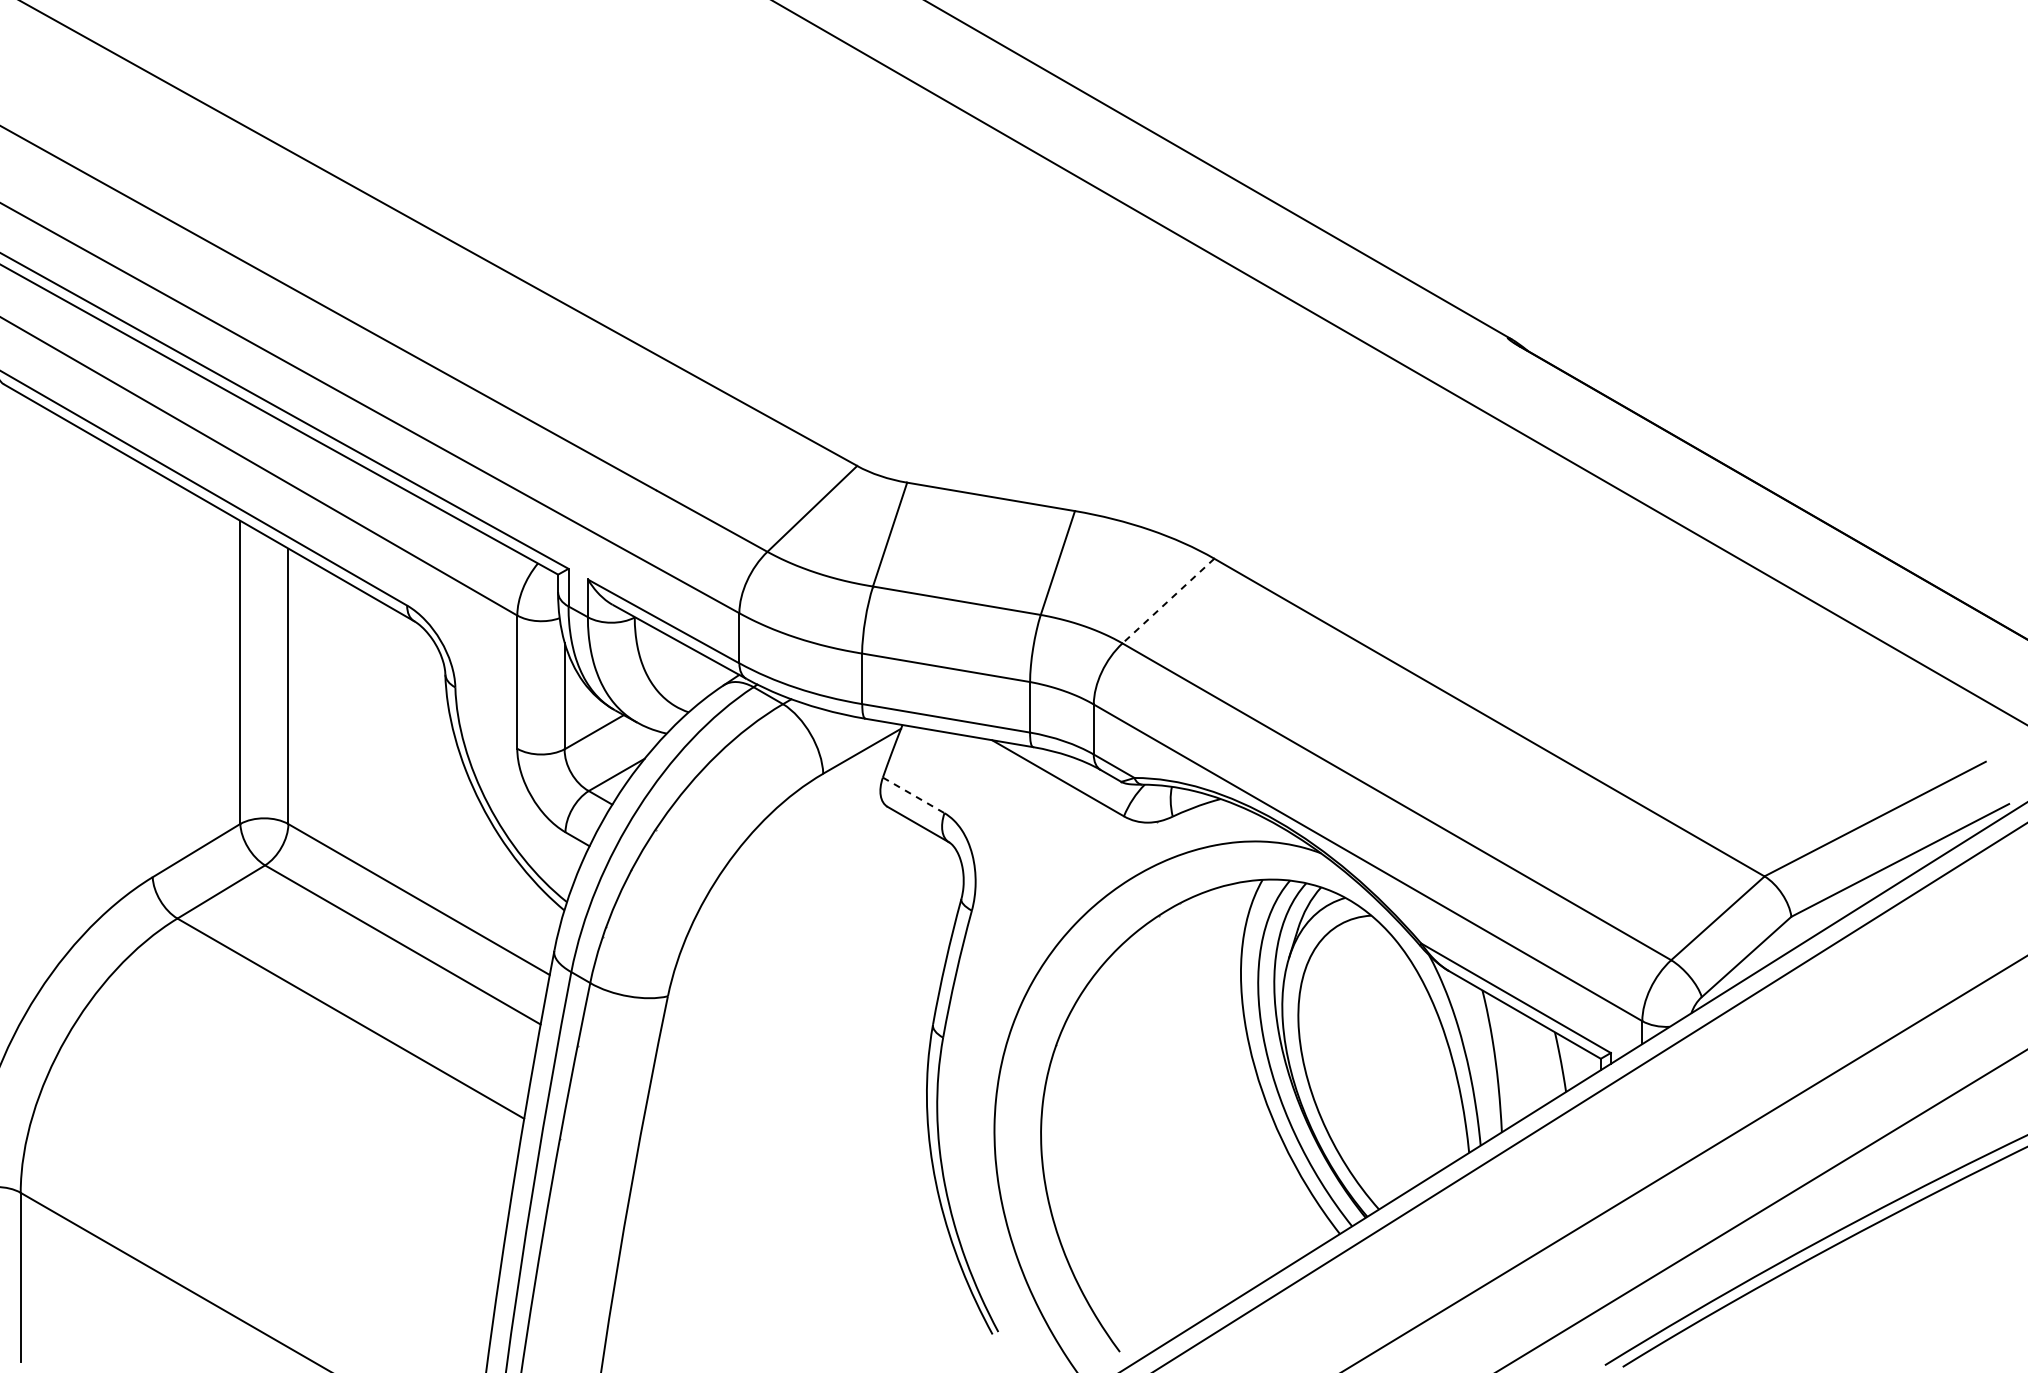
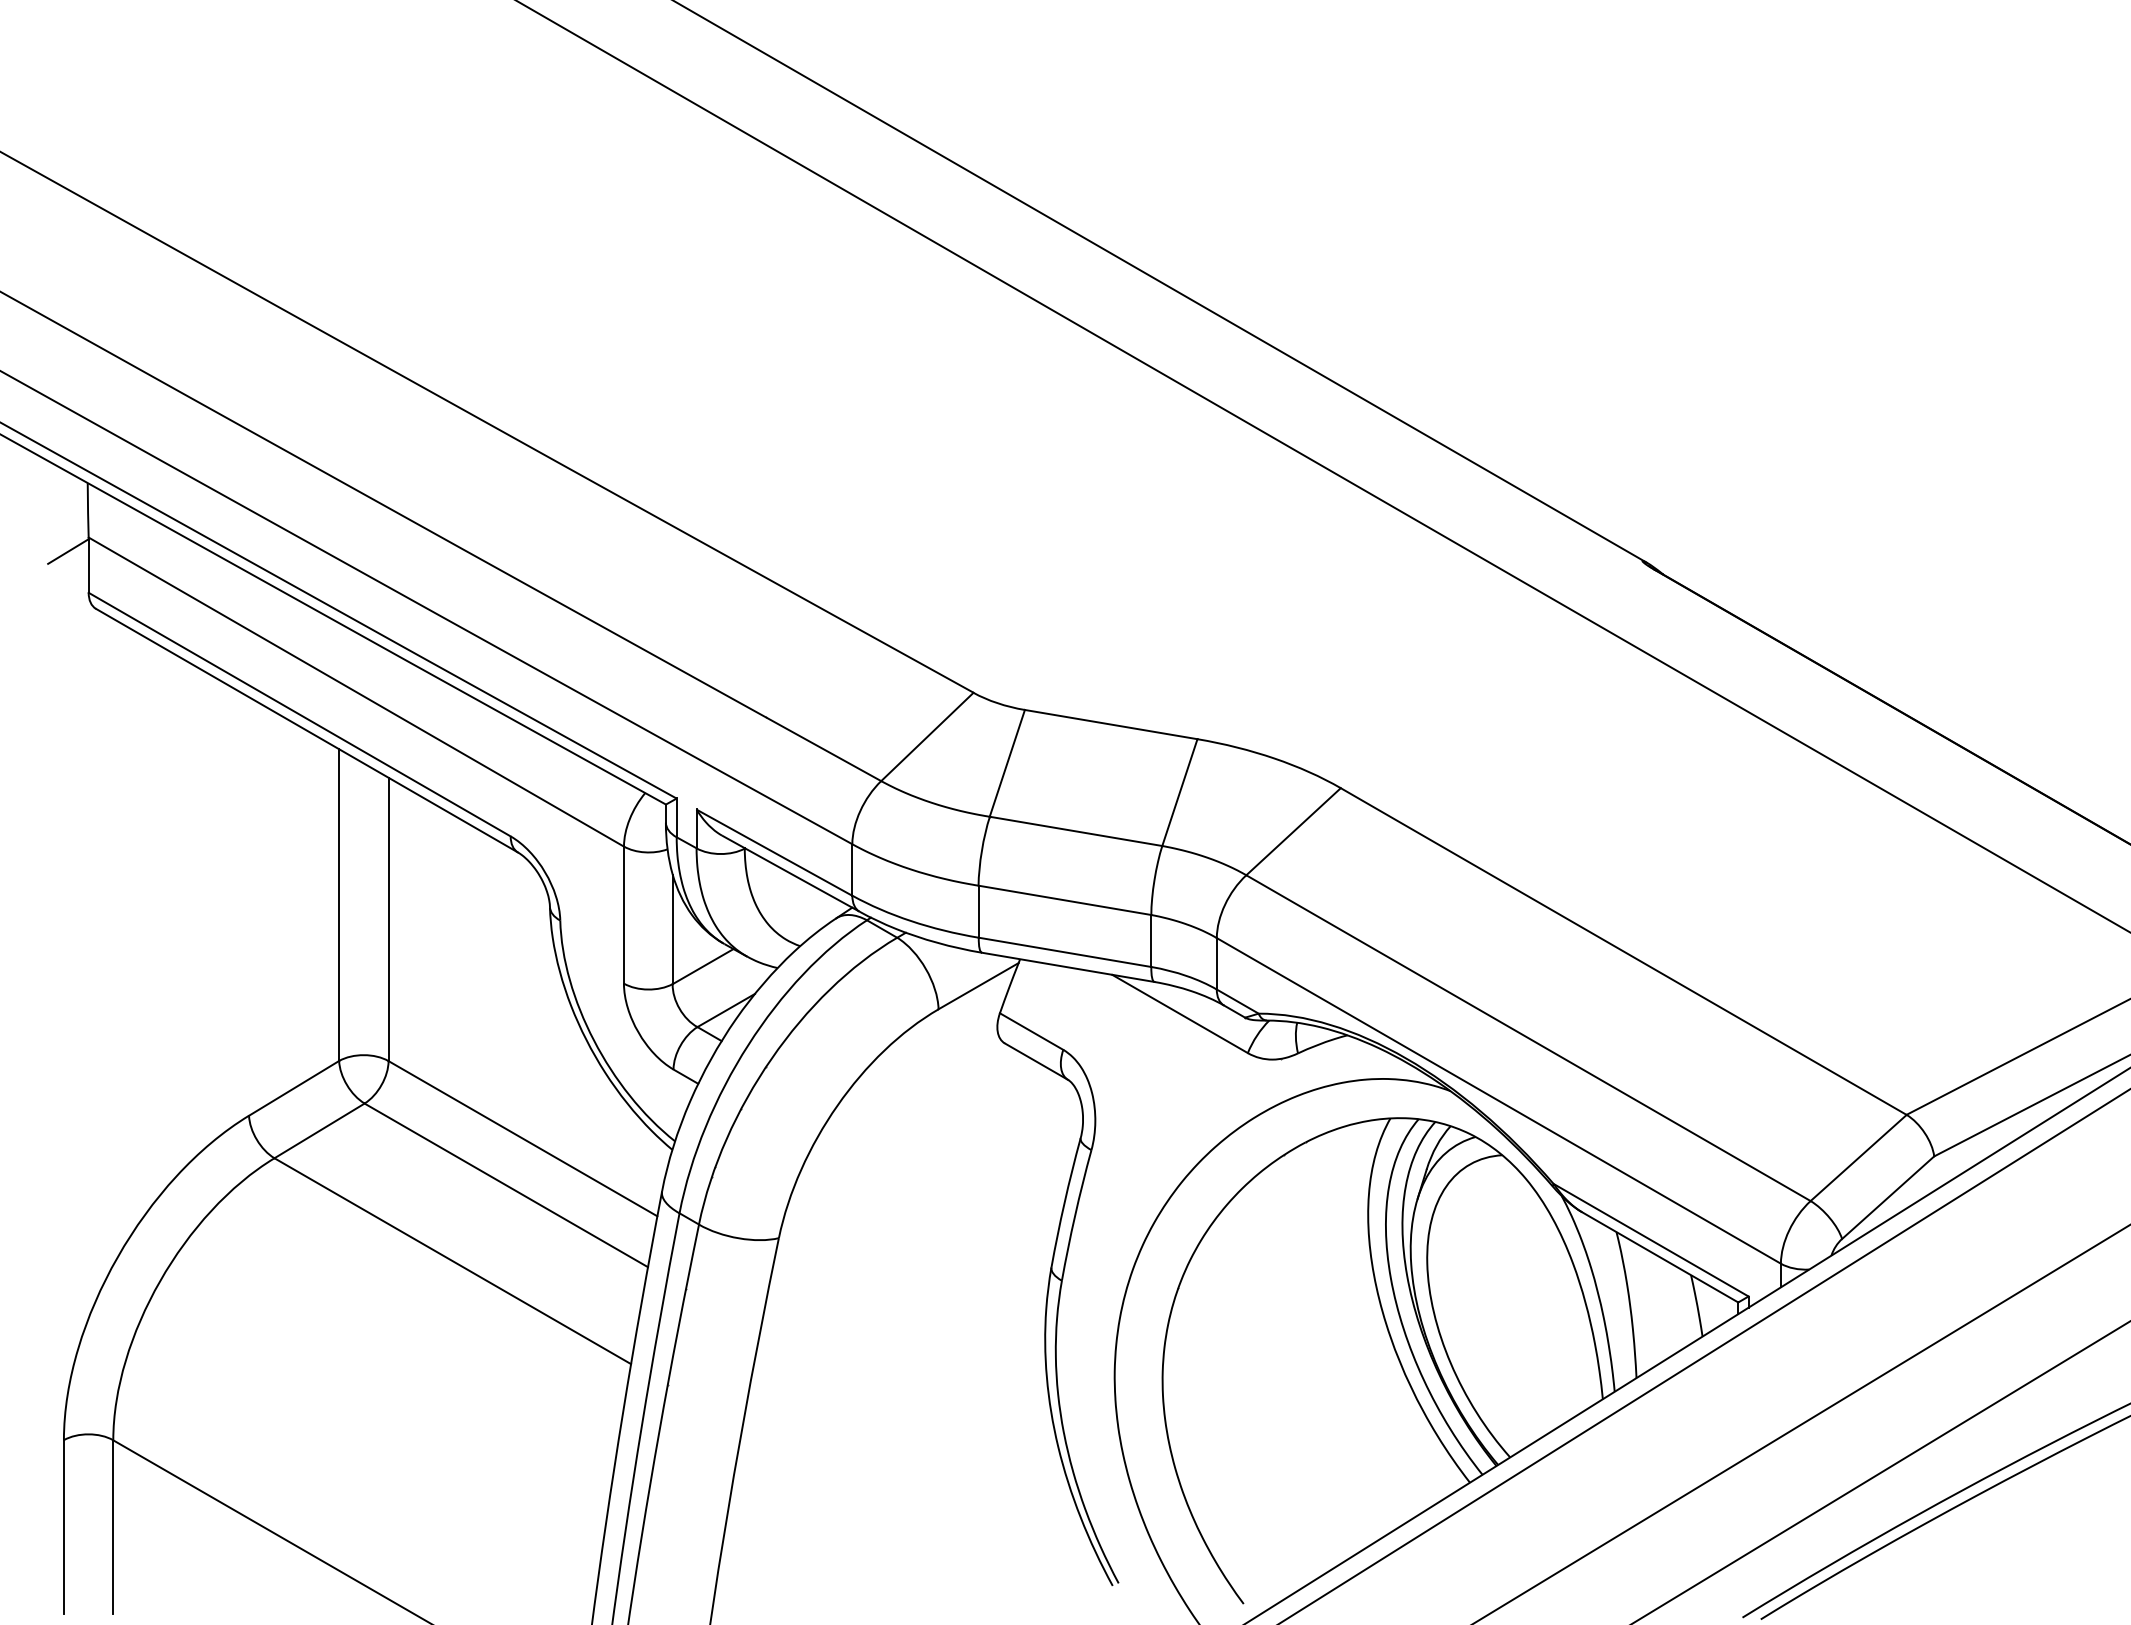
line: (1168, 601) -> (1293, 832), dashed -> solid
line: (913, 795) -> (1031, 1031), dashed -> solid

